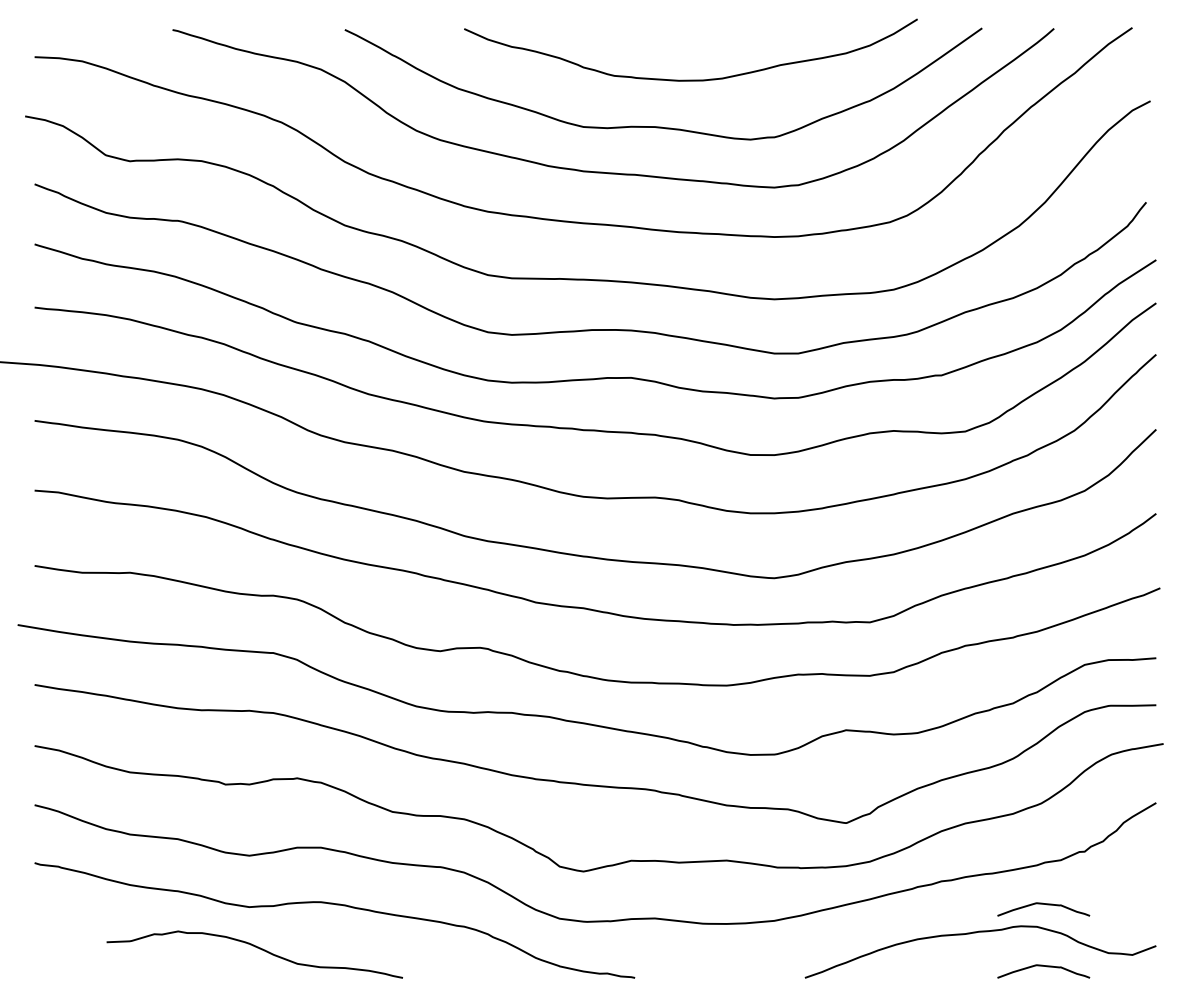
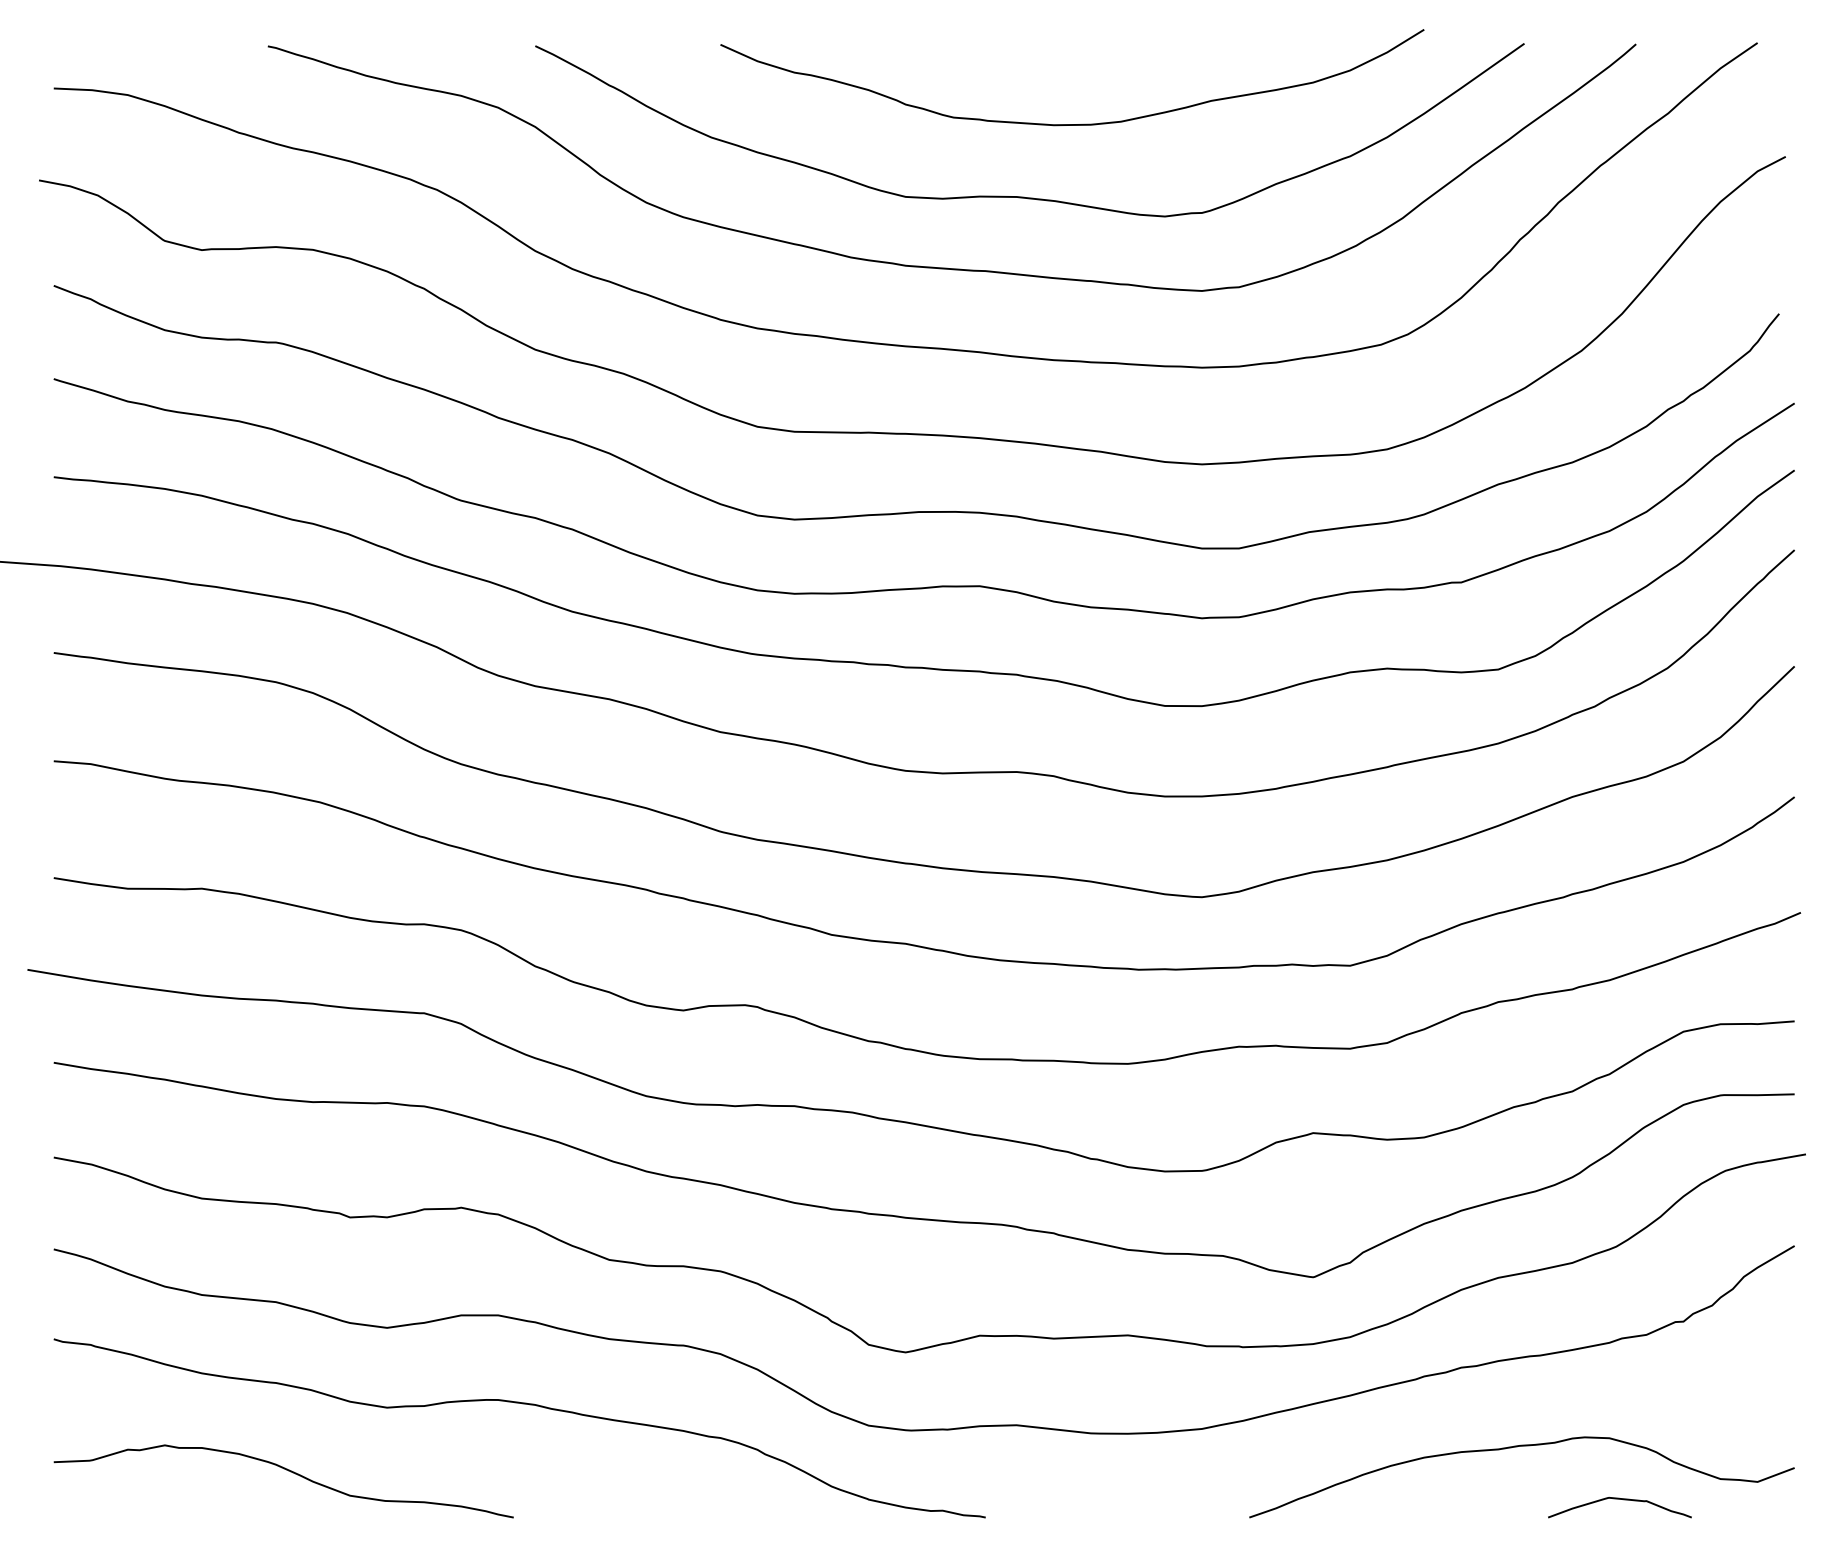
curve: (1043, 904) -> (1619, 1403), removed
curve: (257, 948) -> (287, 1471), moved

